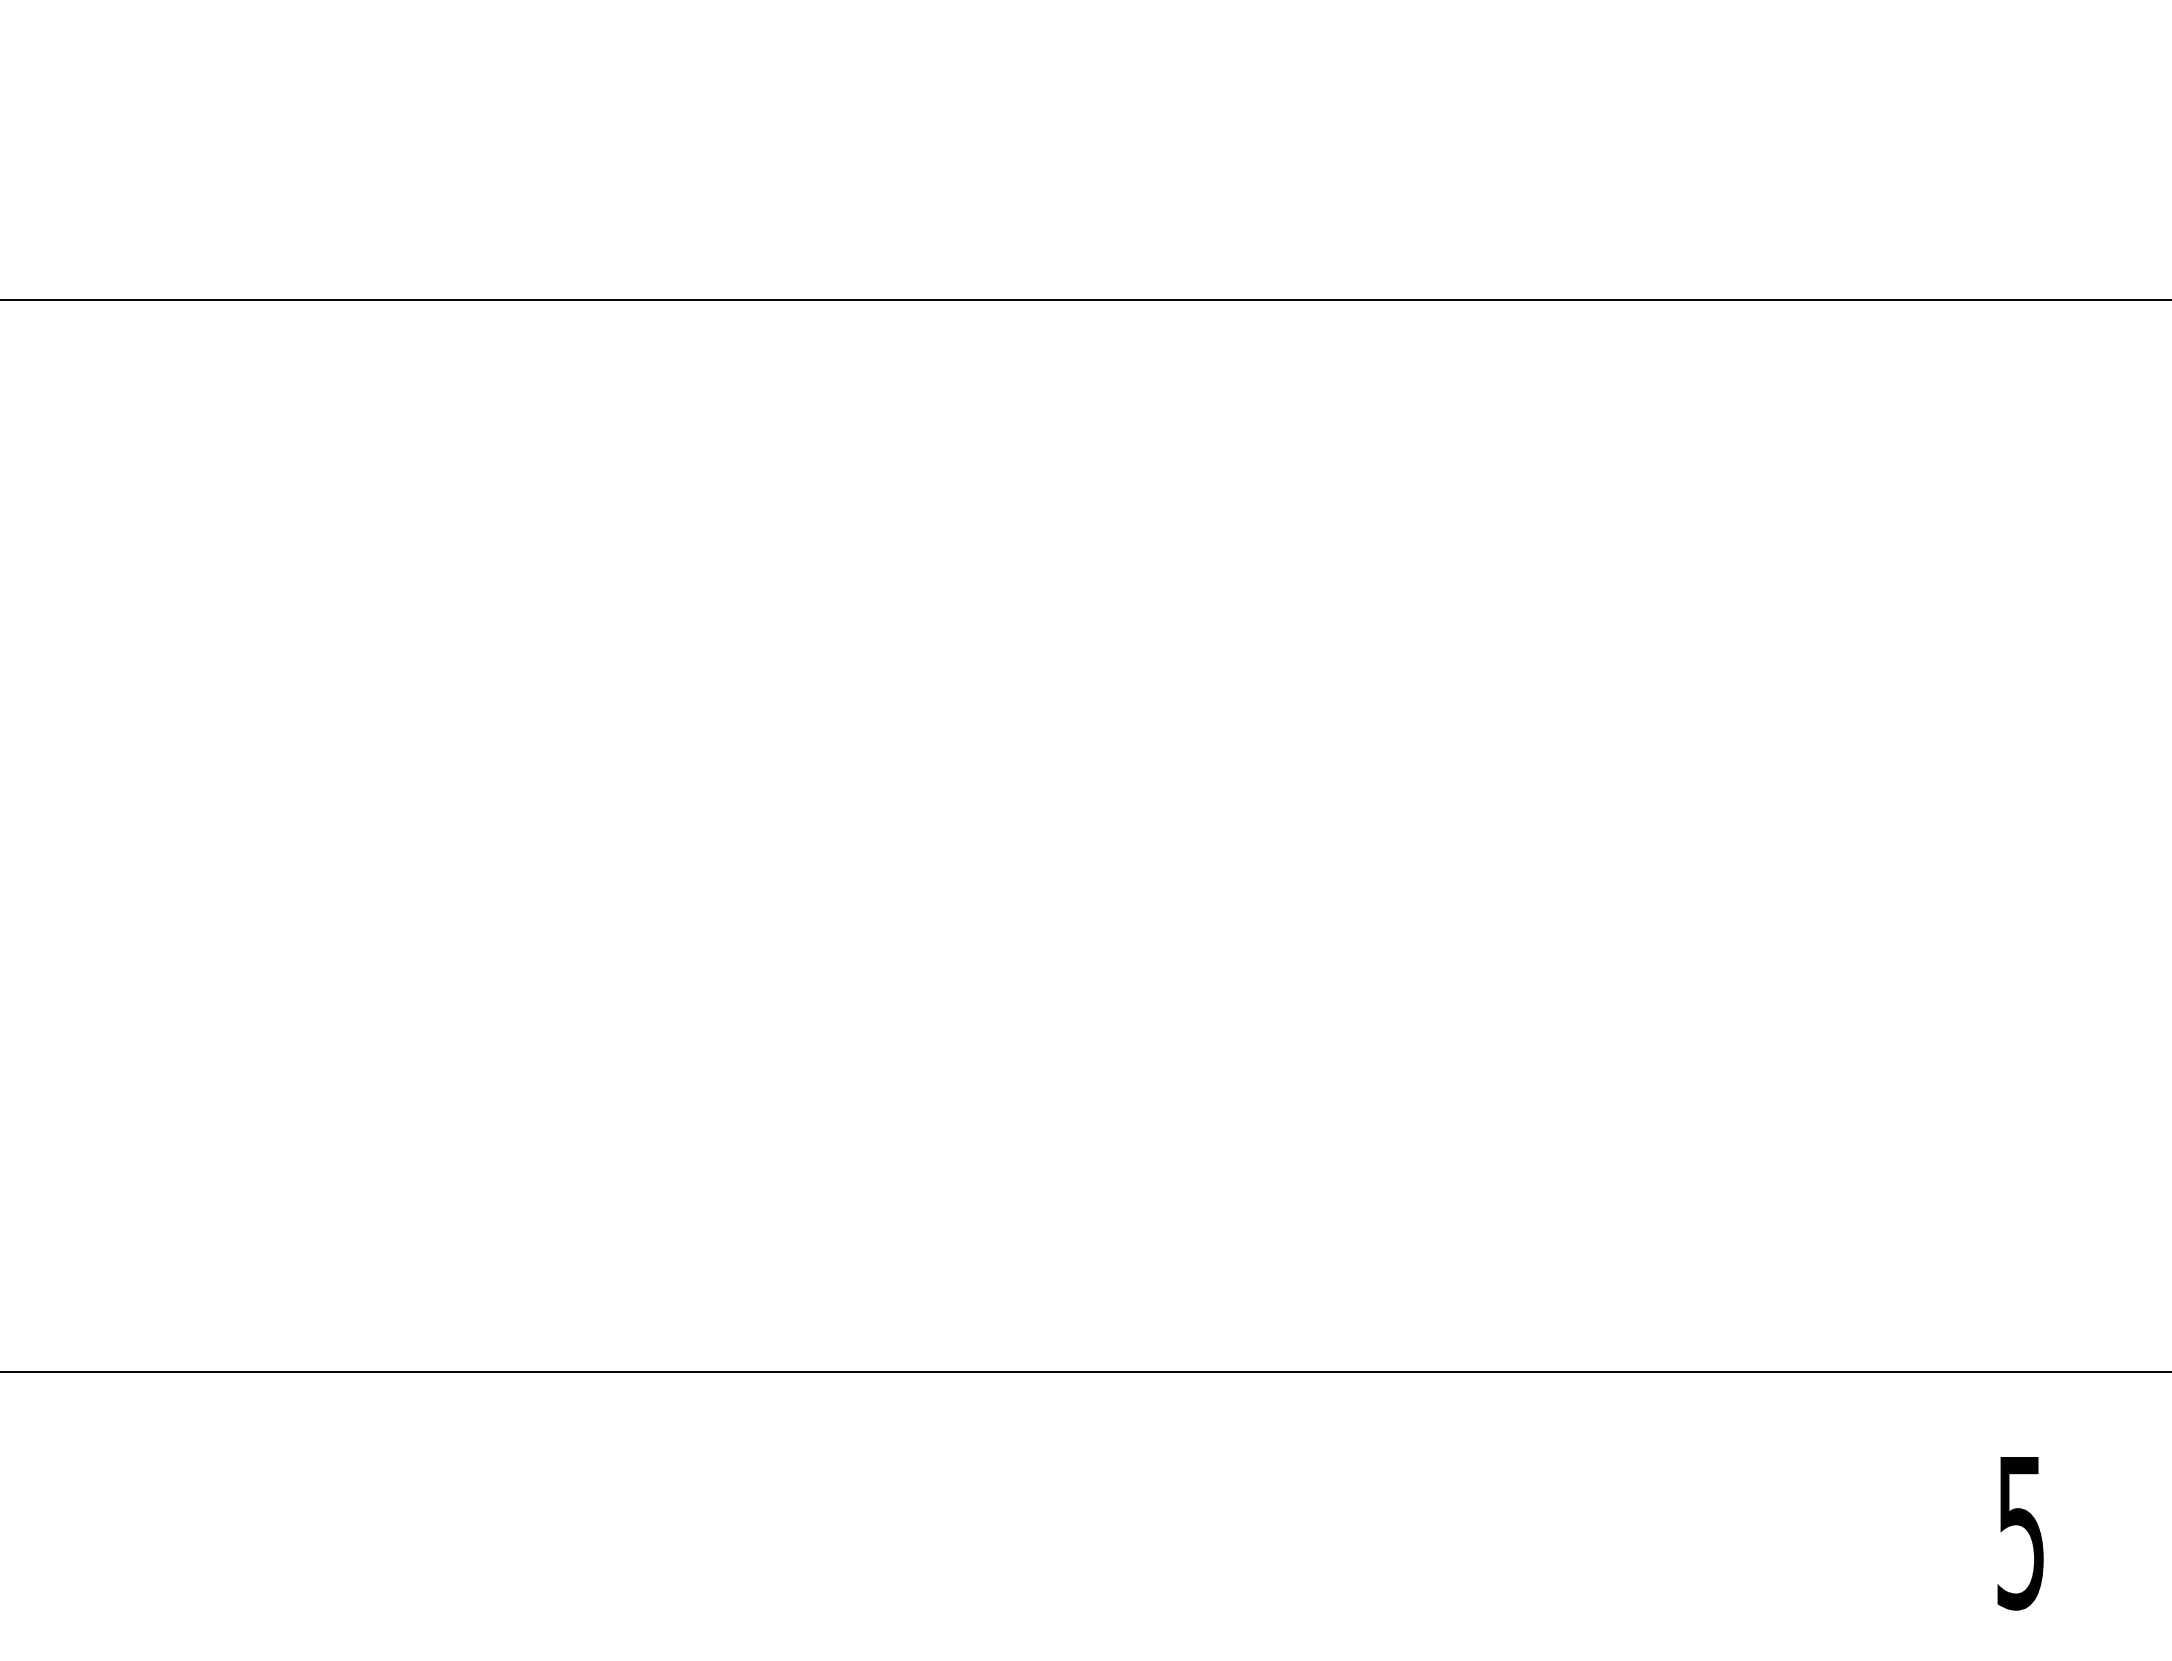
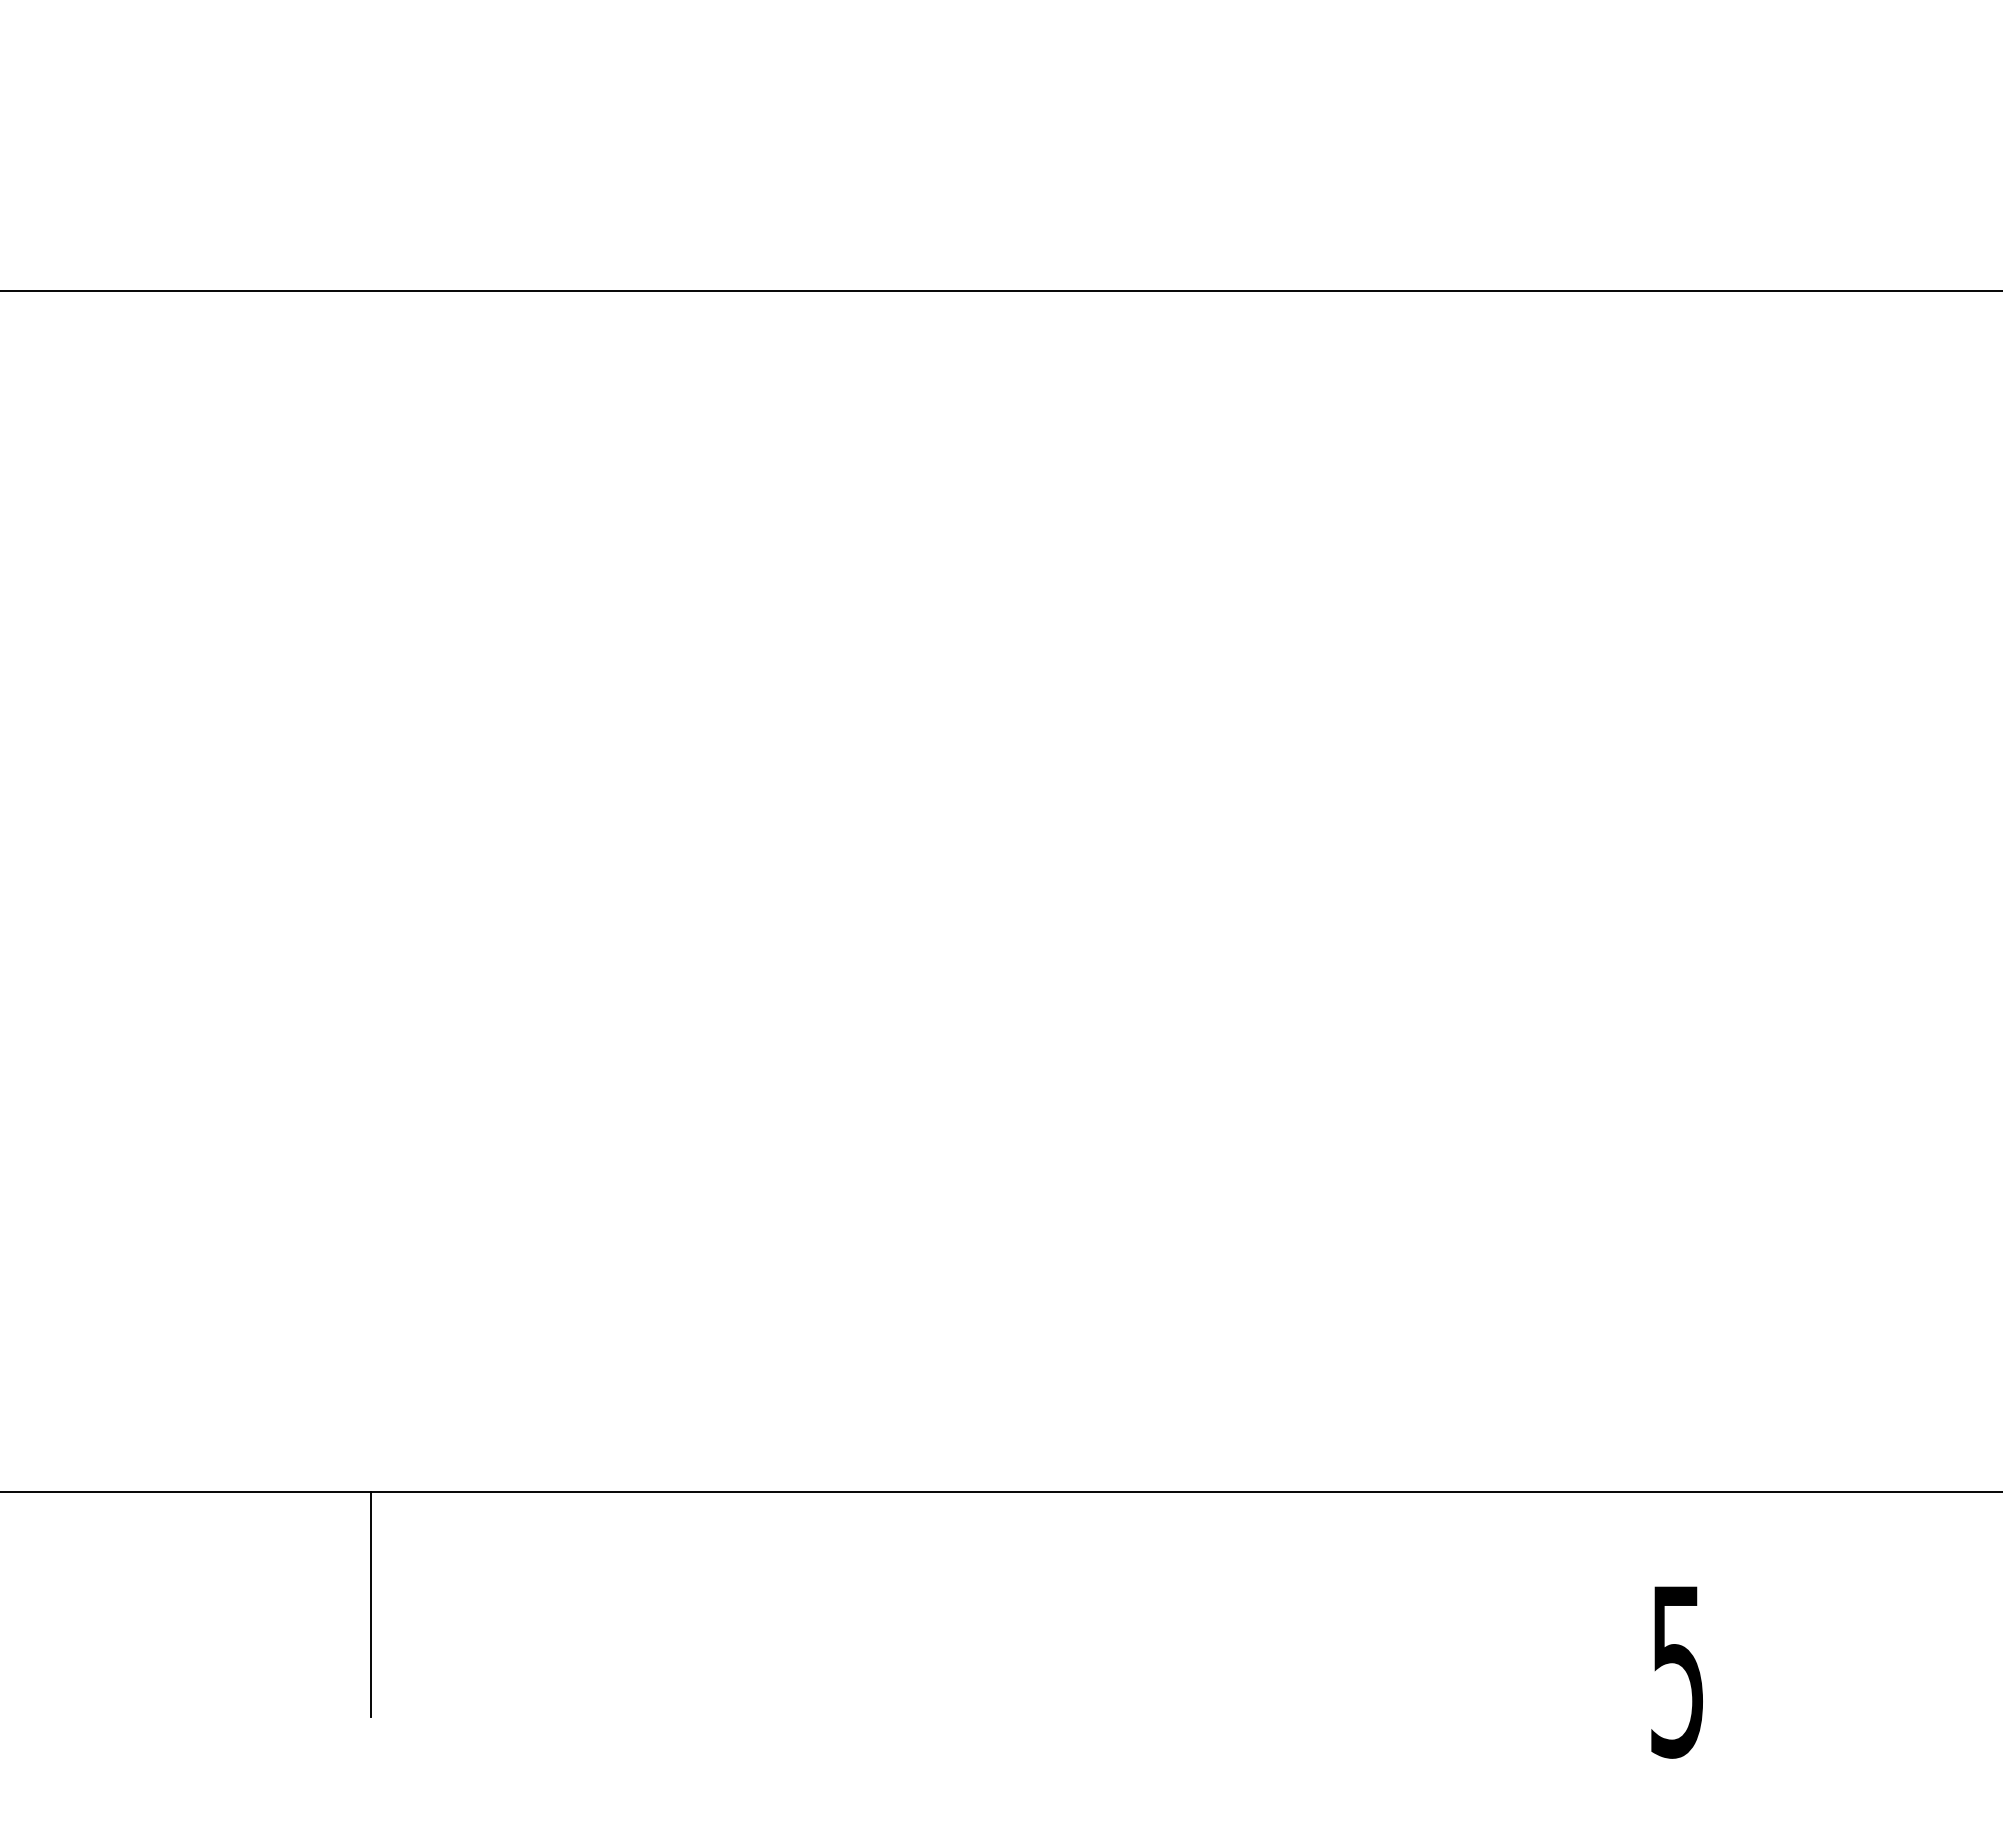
line: (854, 1472) -> (371, 1604), added

